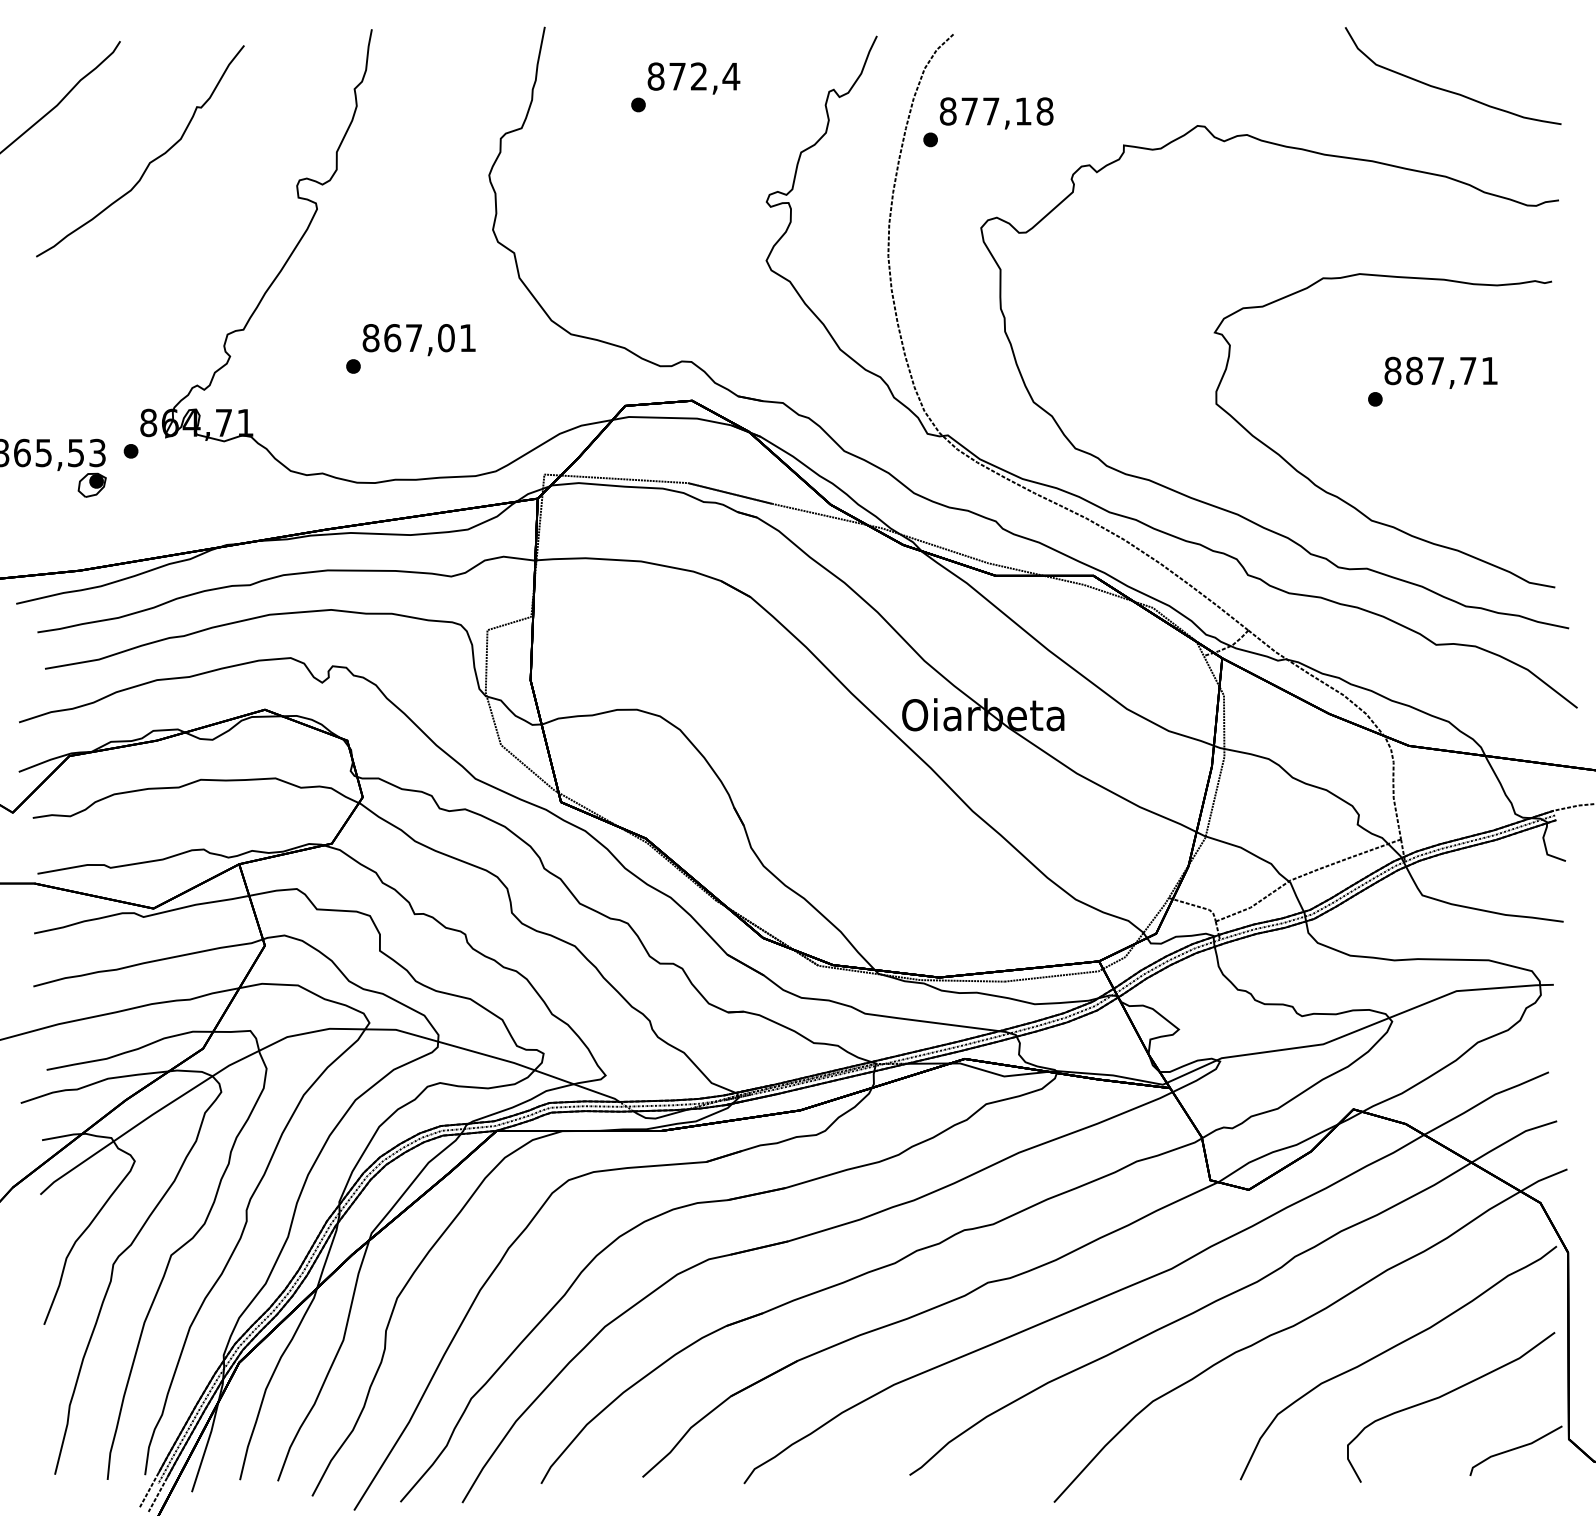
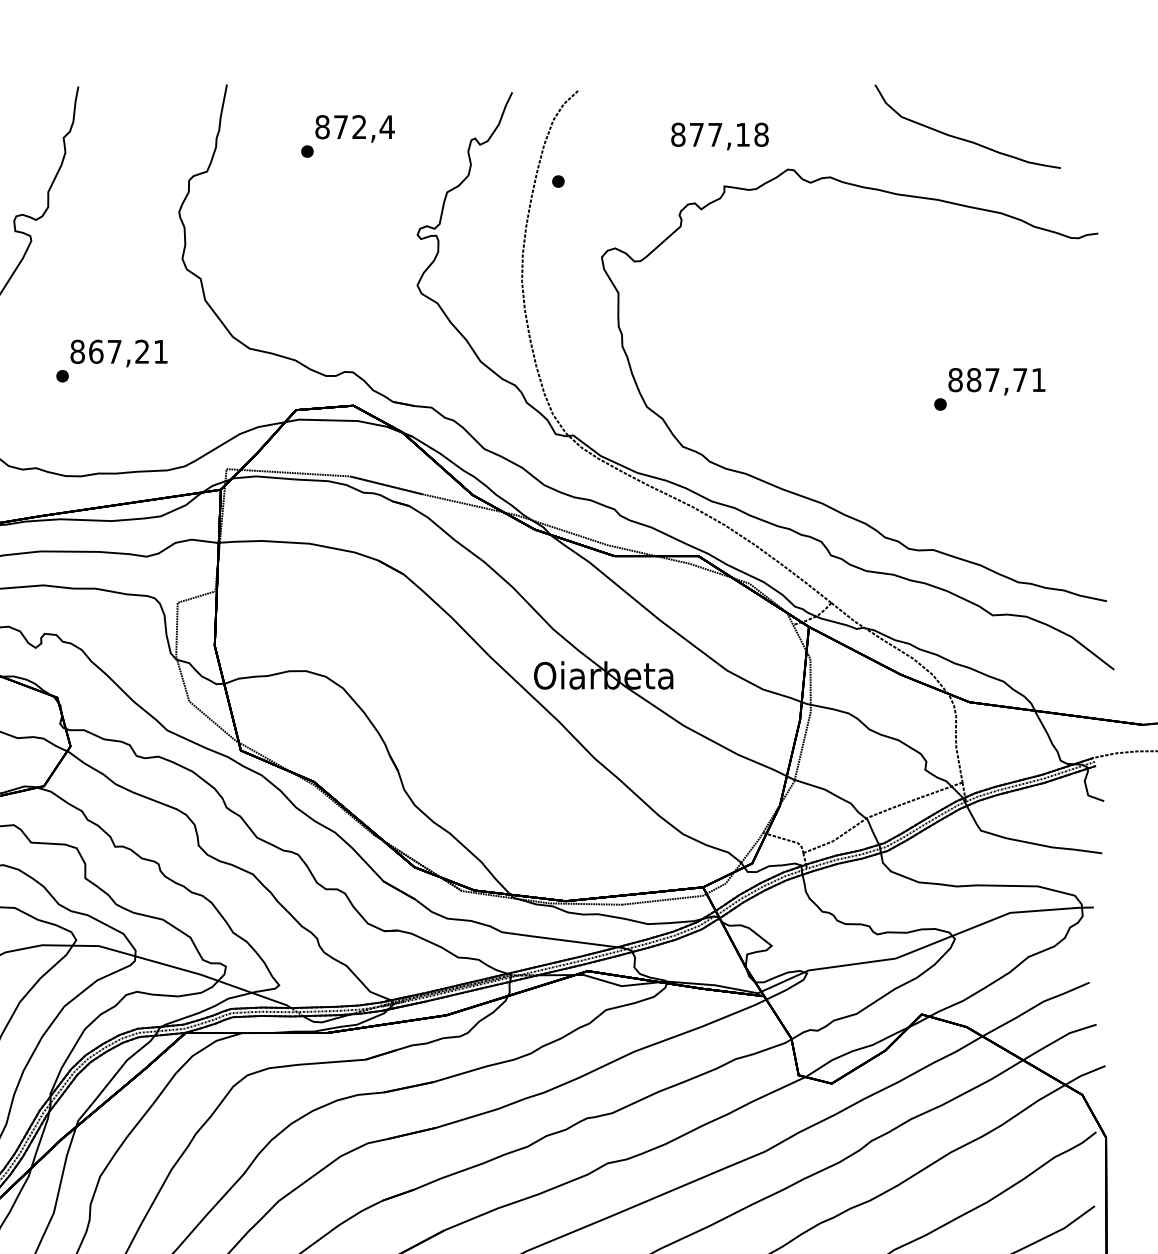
curve: (1446, 89) -> (962, 138), moved
text: (996, 113) -> (719, 136), moved
text: (446, 338) -> (142, 352), 867,01 -> 867,21
curve: (1343, 499) -> (913, 490), removed

